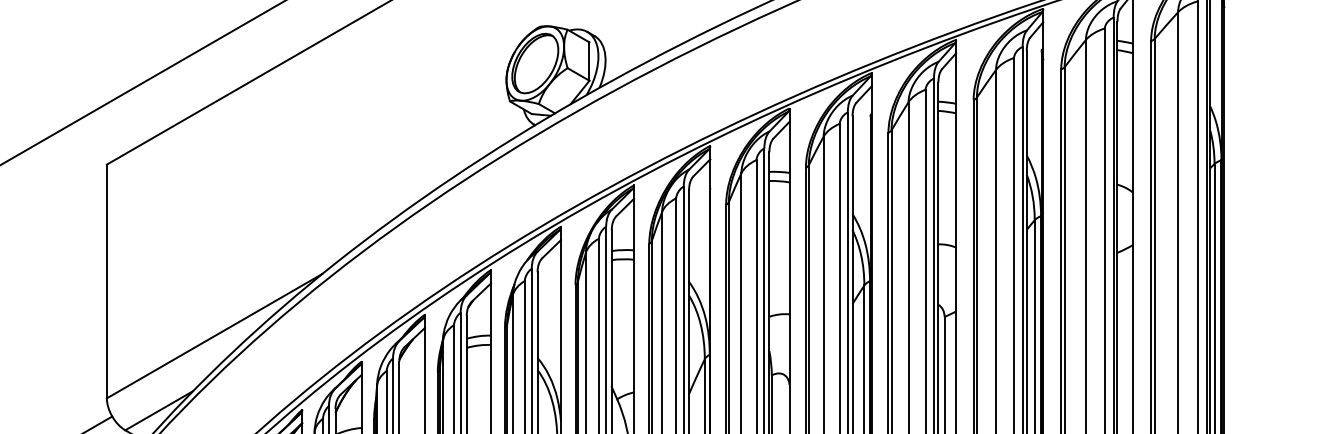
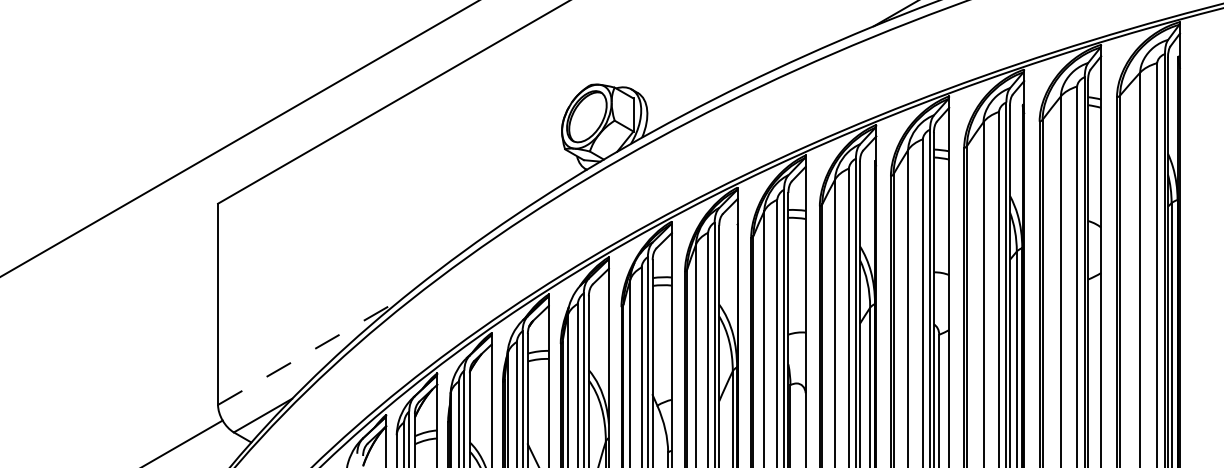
line: (215, 336) -> (311, 351), solid -> dashed

